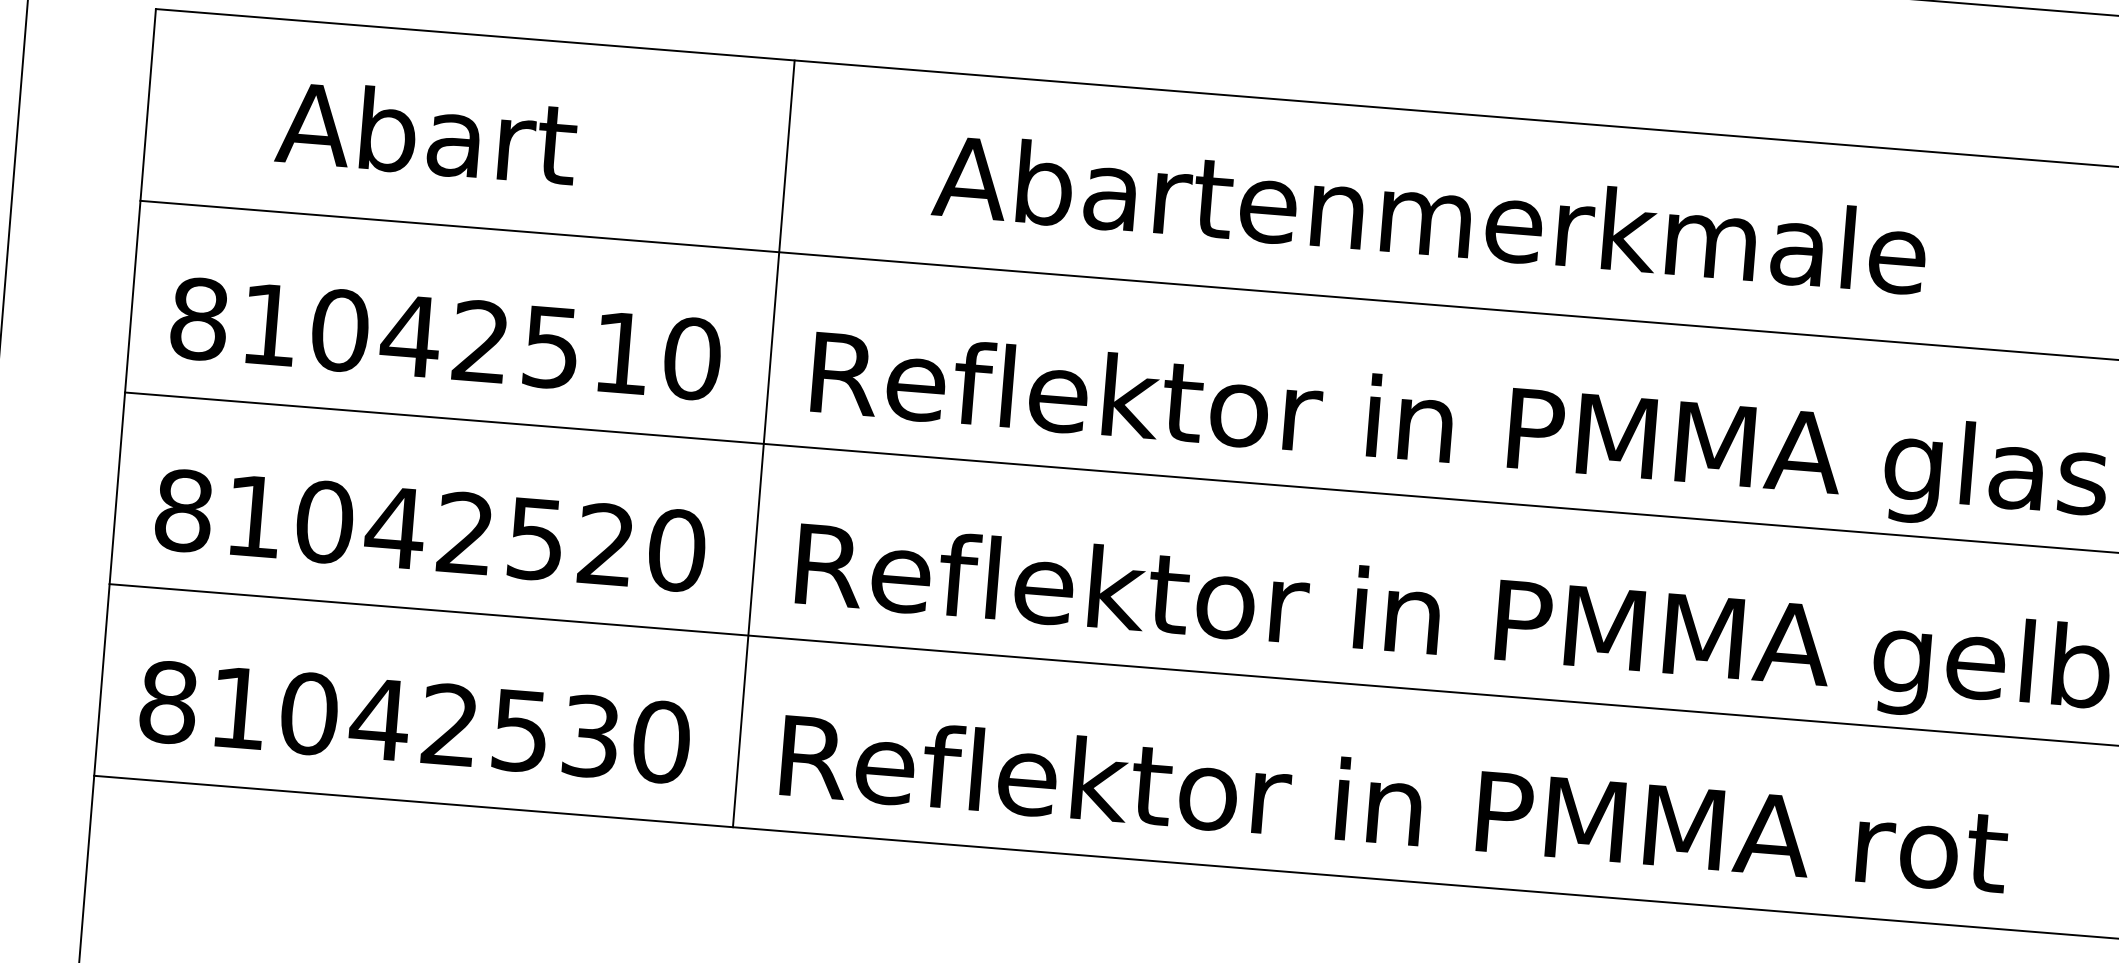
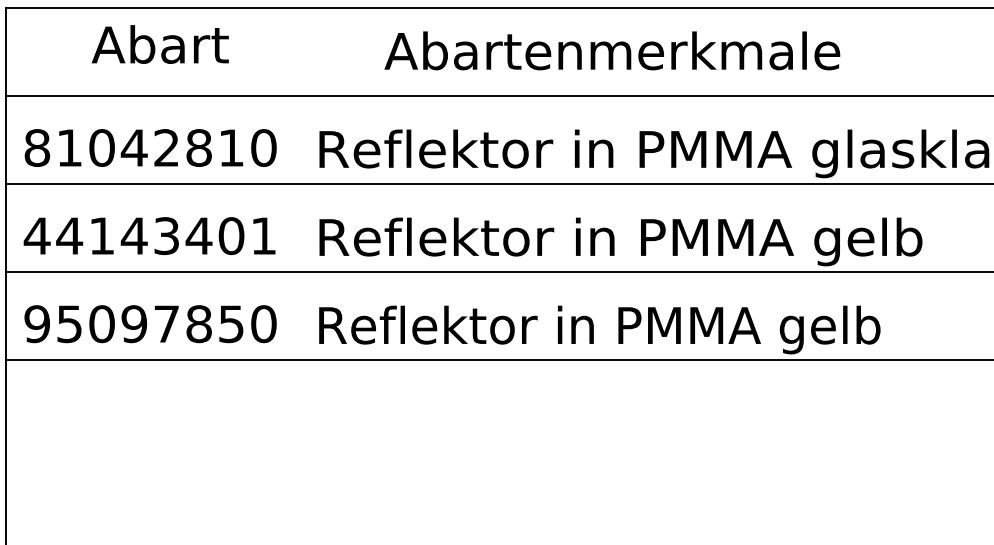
text: (424, 132) -> (159, 44), moved
text: (1430, 213) -> (612, 50), moved
text: (550, 346) -> (198, 147), 81042510 -> 81042810
line: (763, 444) -> (299, 184), removed
text: (427, 531) -> (149, 236), 81042520 -> 44143401
text: (377, 720) -> (133, 324), 81042530 -> 95097850
text: (1393, 812) -> (600, 329), Reflektor in PMMA rot -> Reflektor in PMMA gelb

